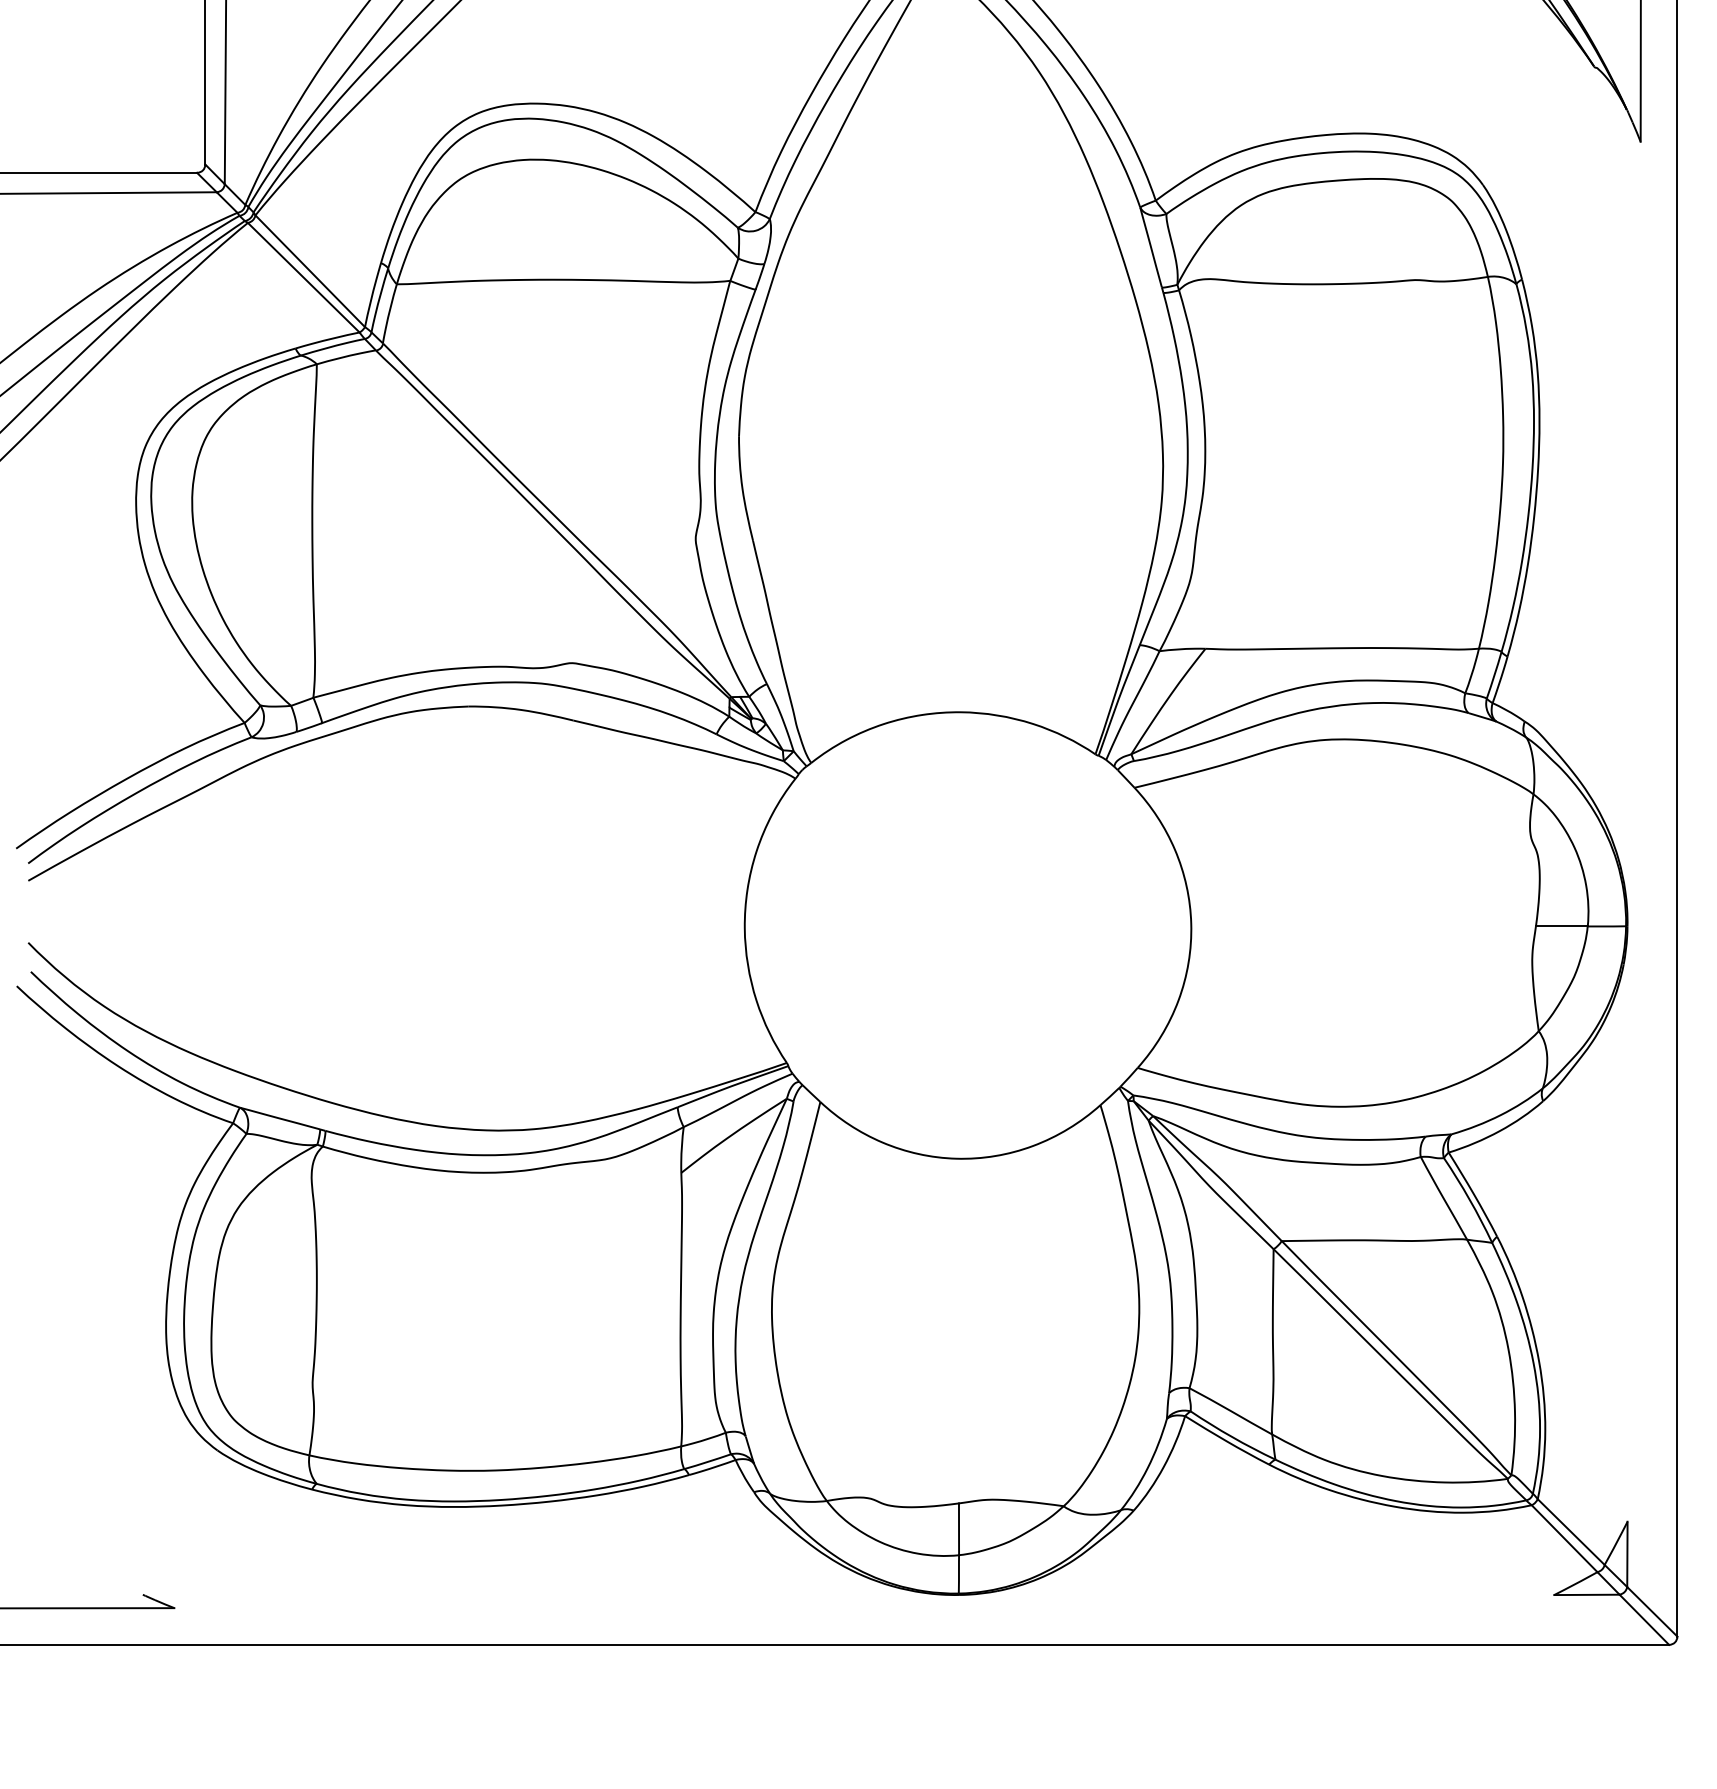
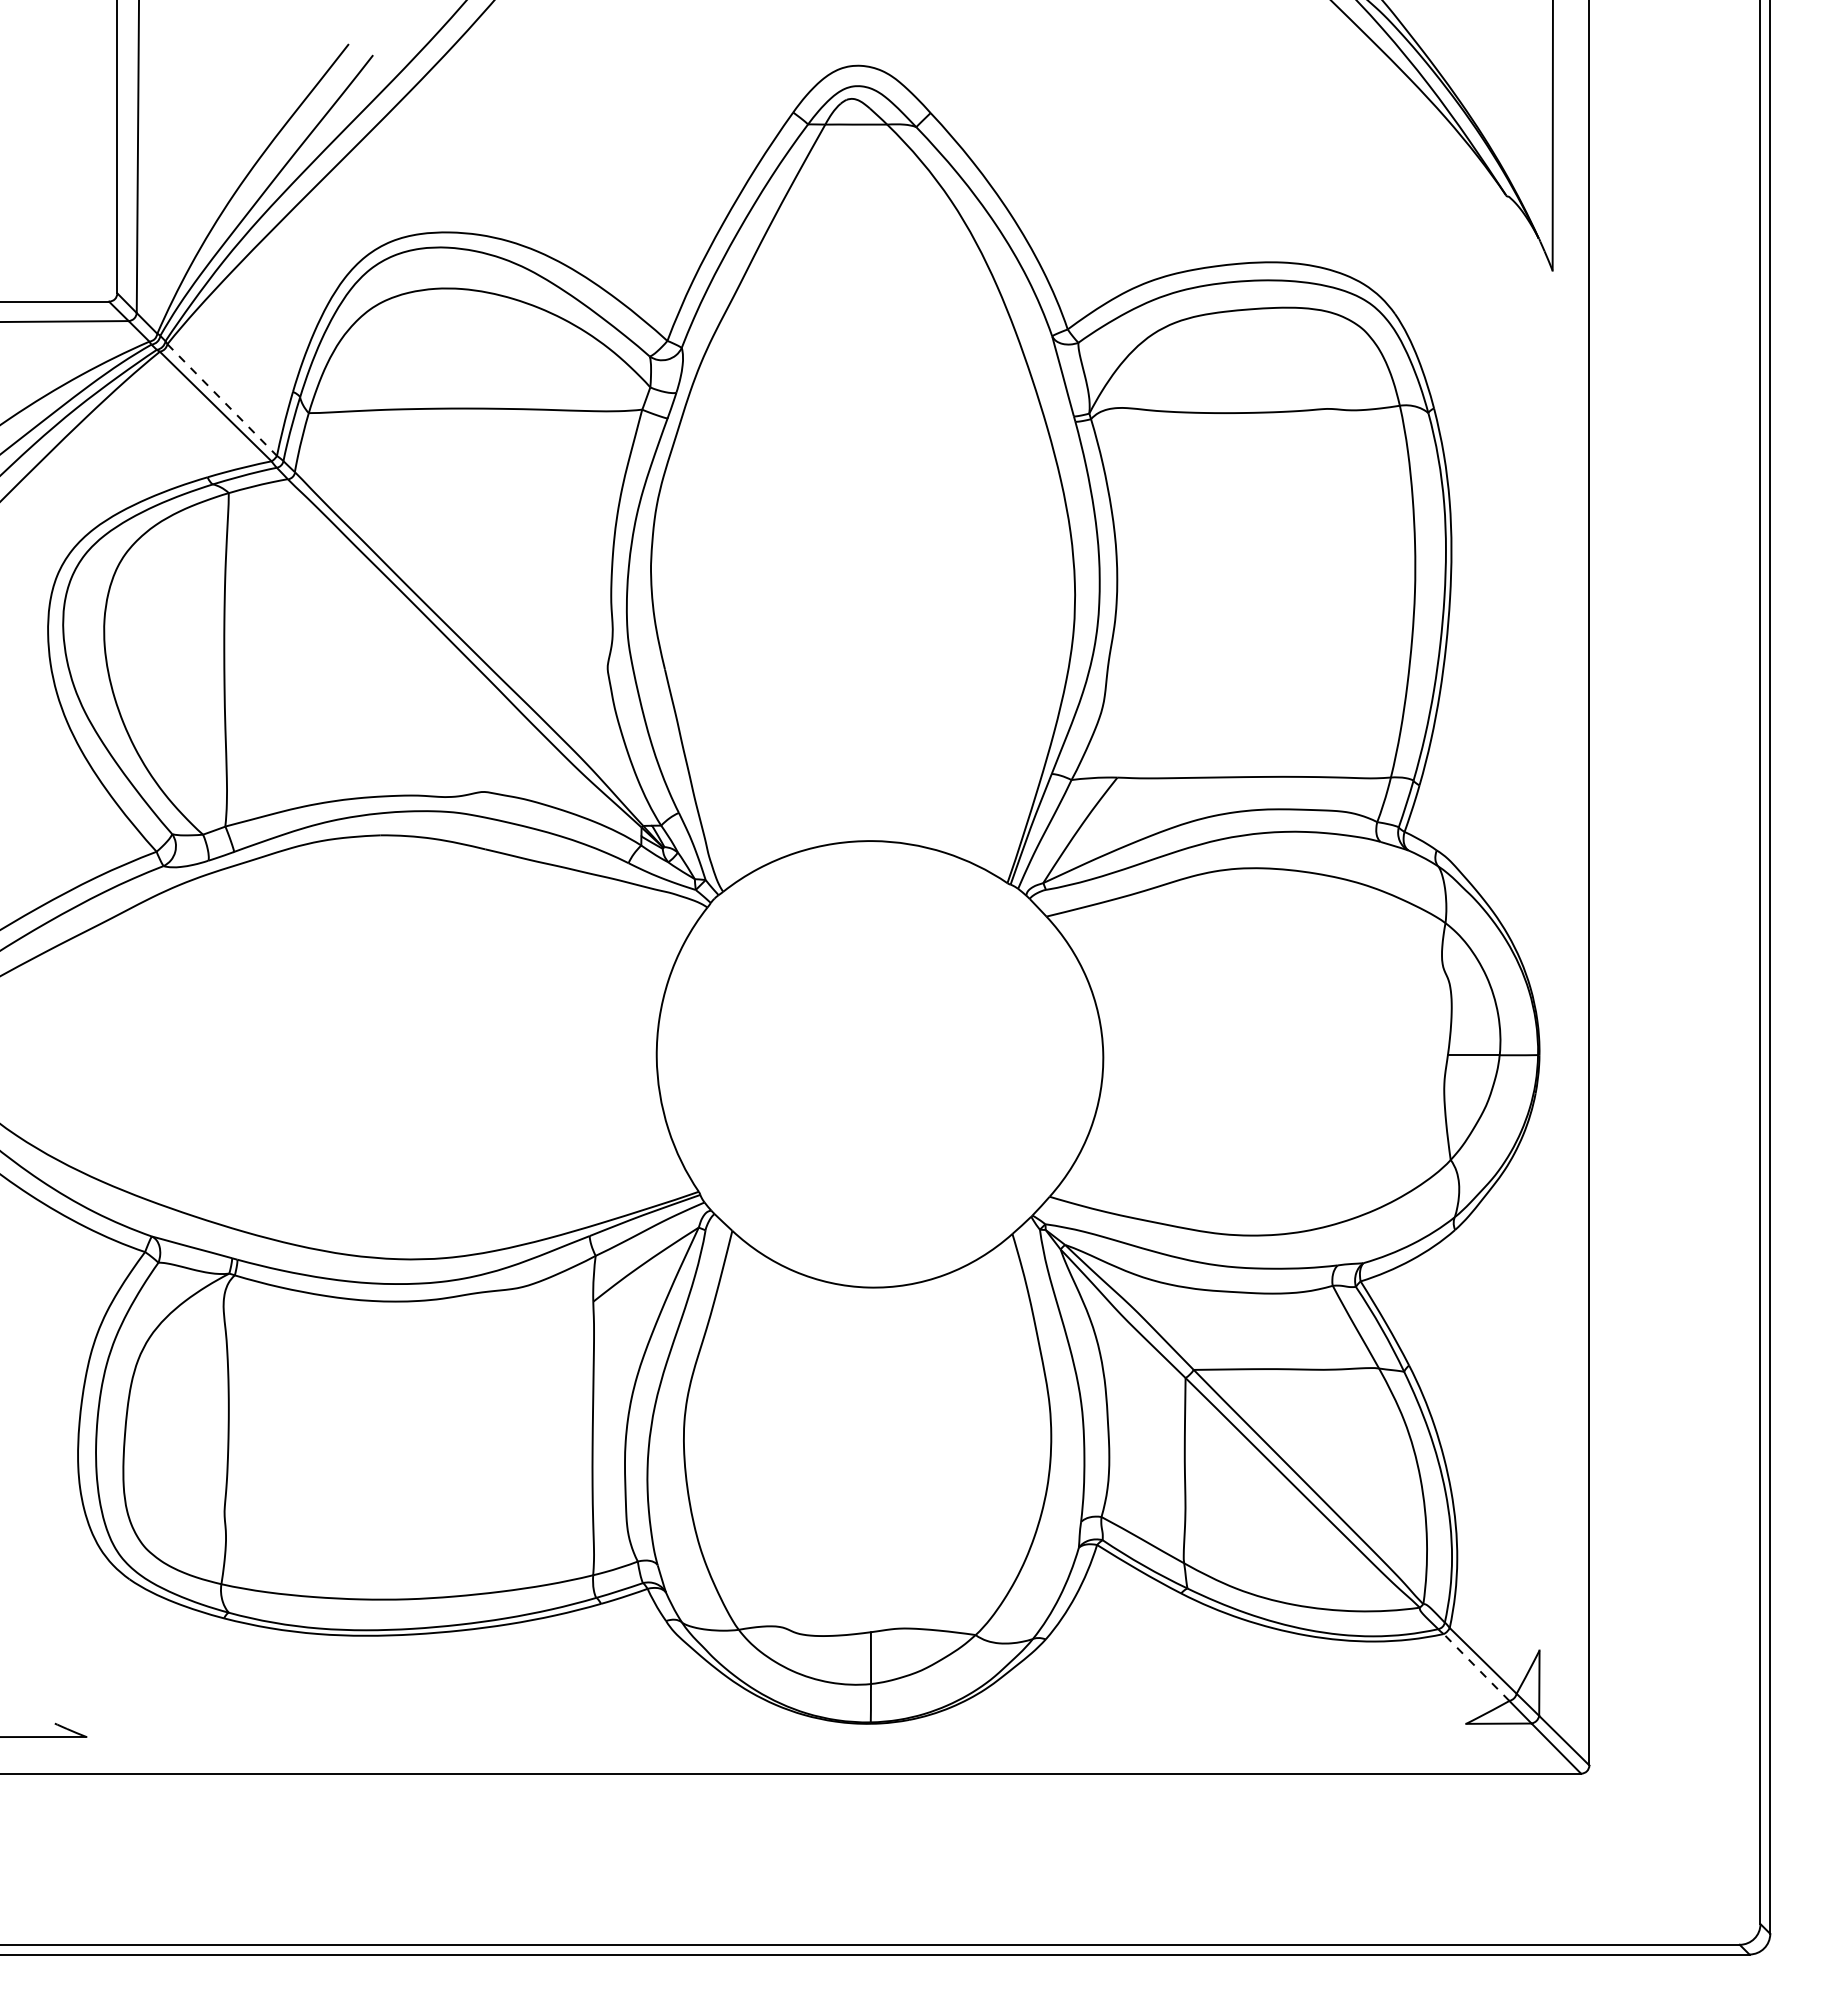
line: (310, 271) -> (222, 400), solid -> dashed
line: (1564, 1538) -> (1476, 1667), solid -> dashed

